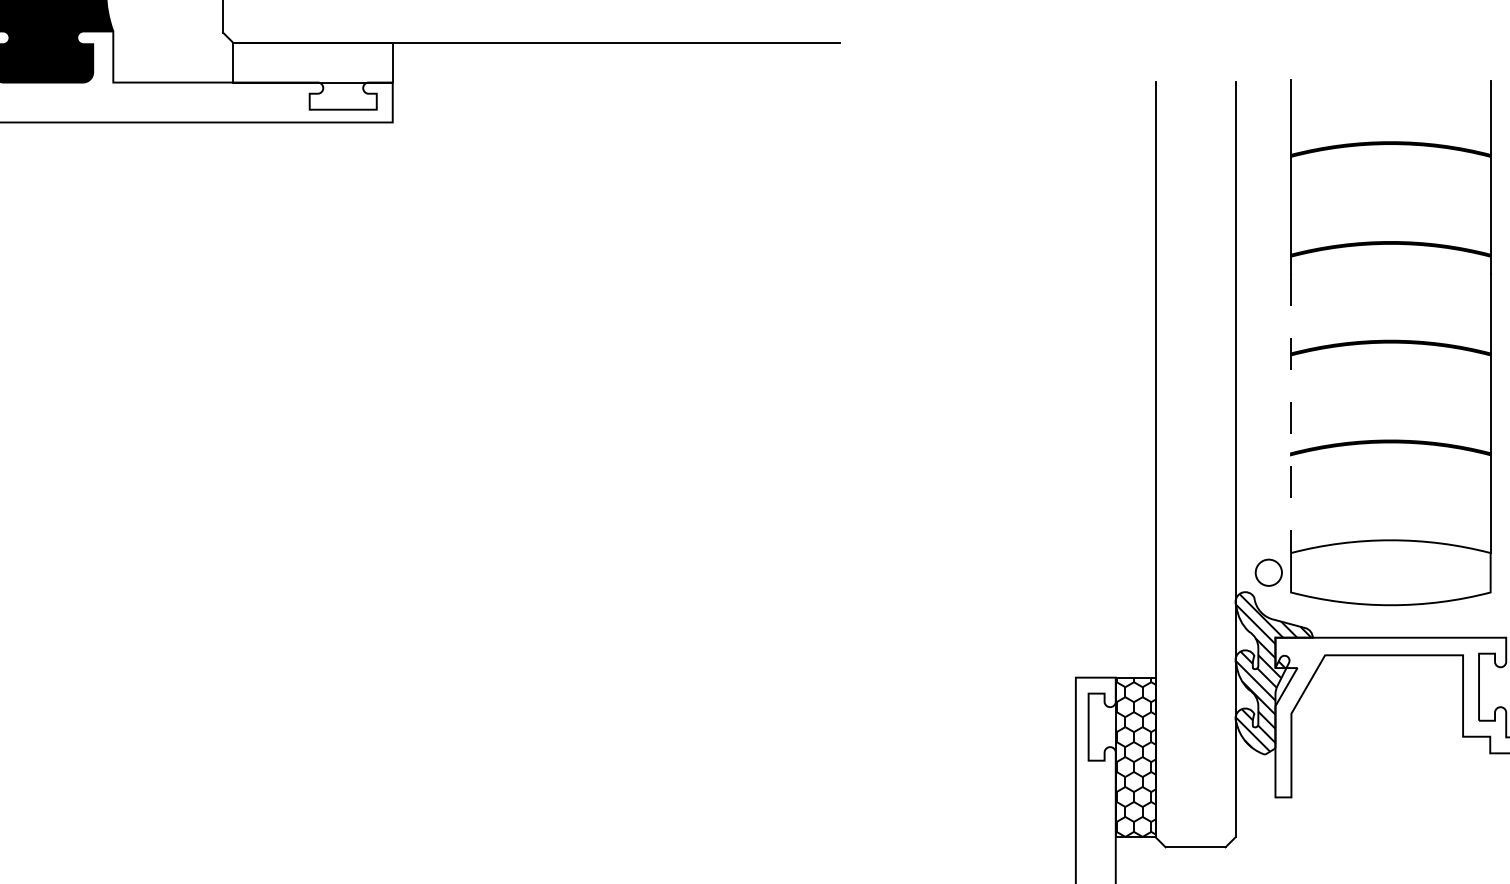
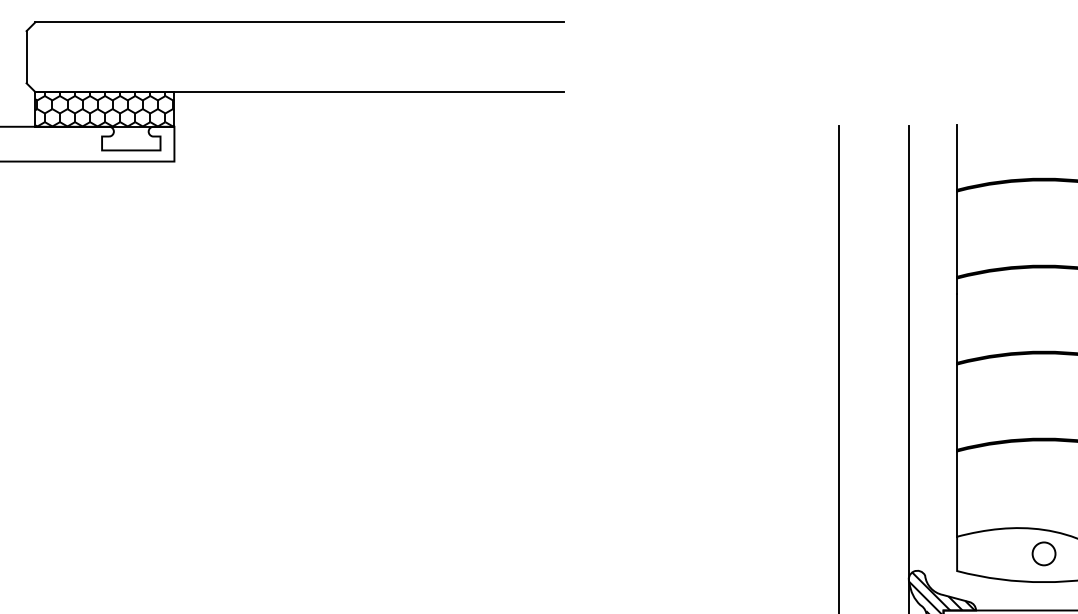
hatch: (312, 62) -> (104, 109), added
line: (1291, 414) -> (957, 415), dashed -> solid
circle: (1268, 572) -> (1043, 553), moved

